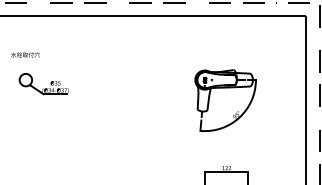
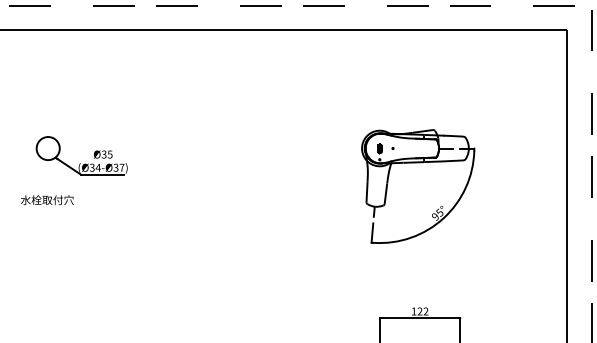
text: (25, 54) -> (47, 199), moved

